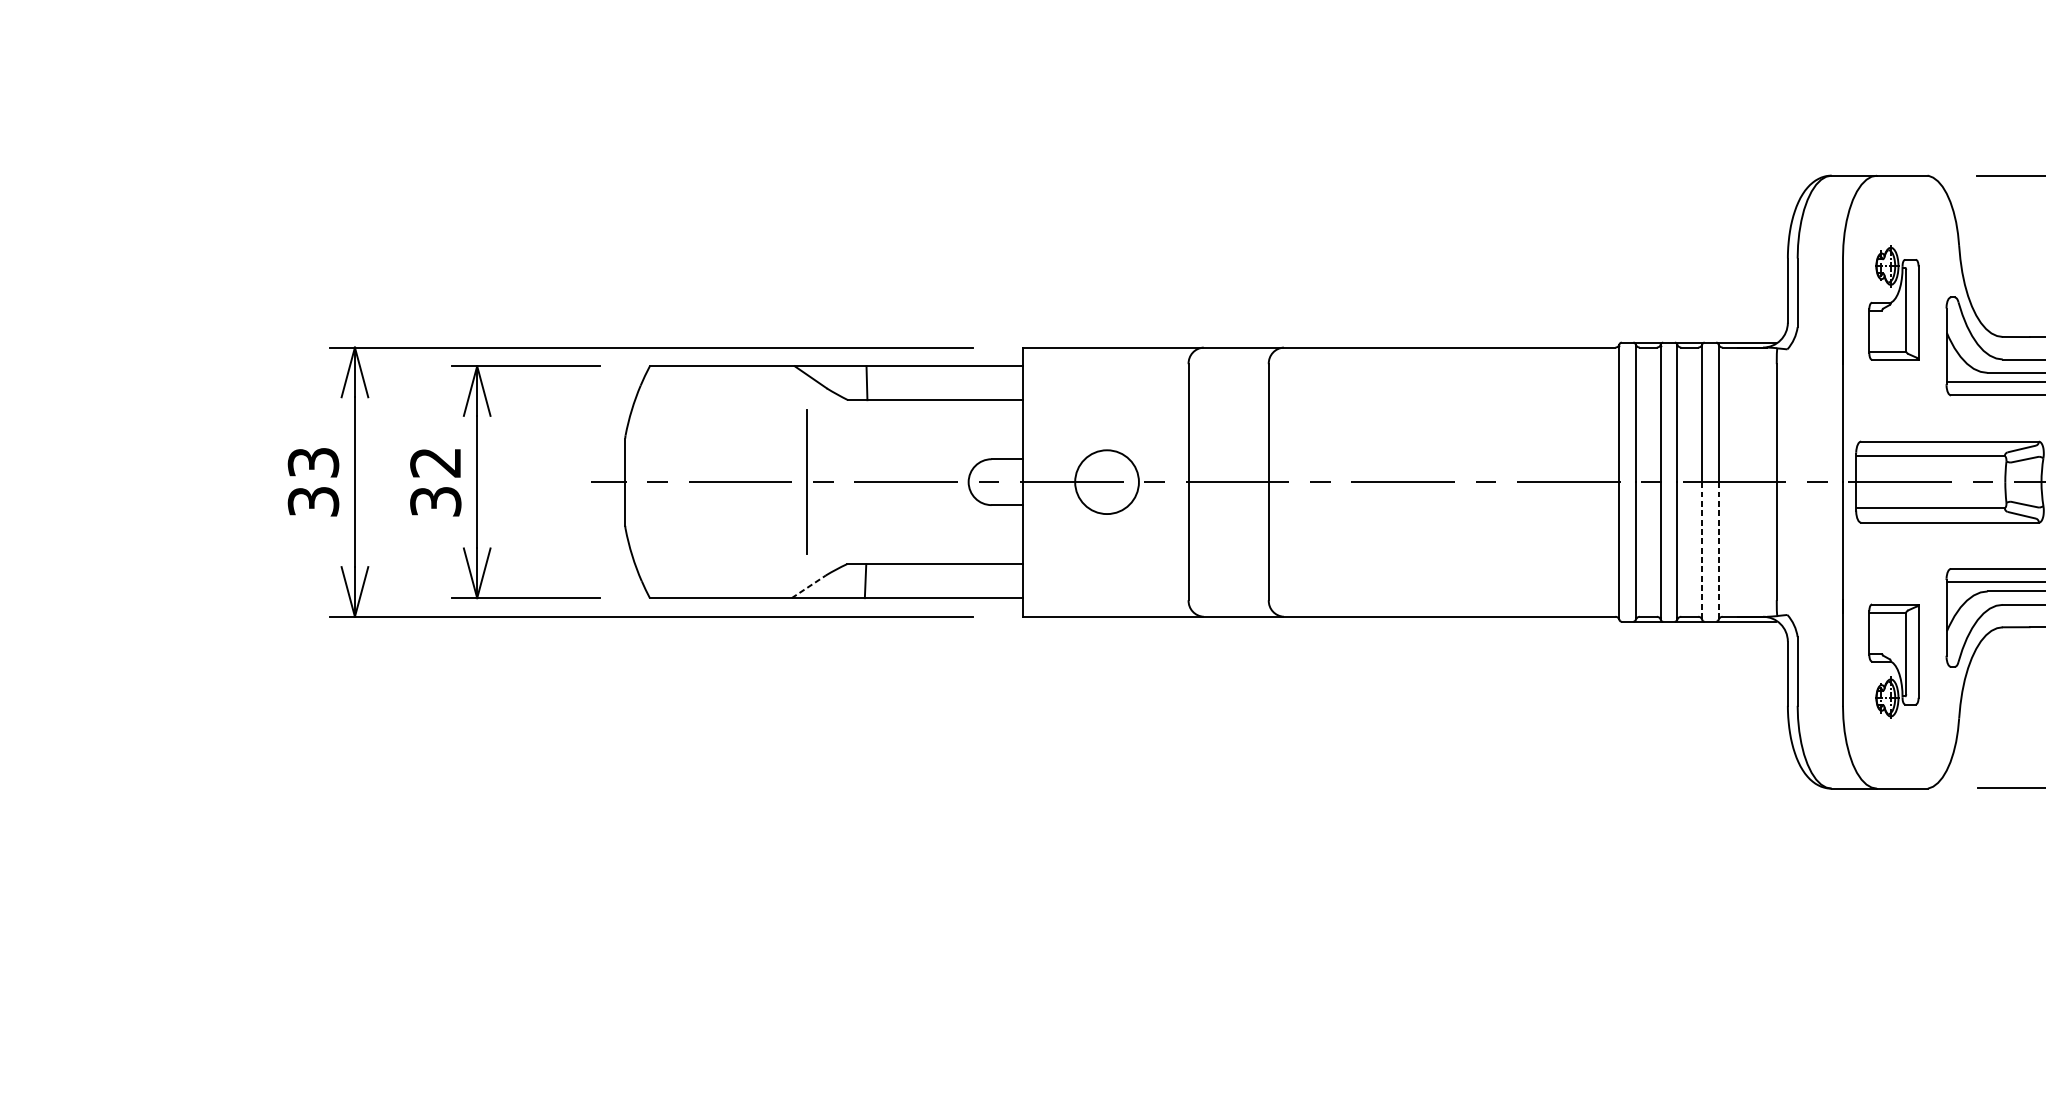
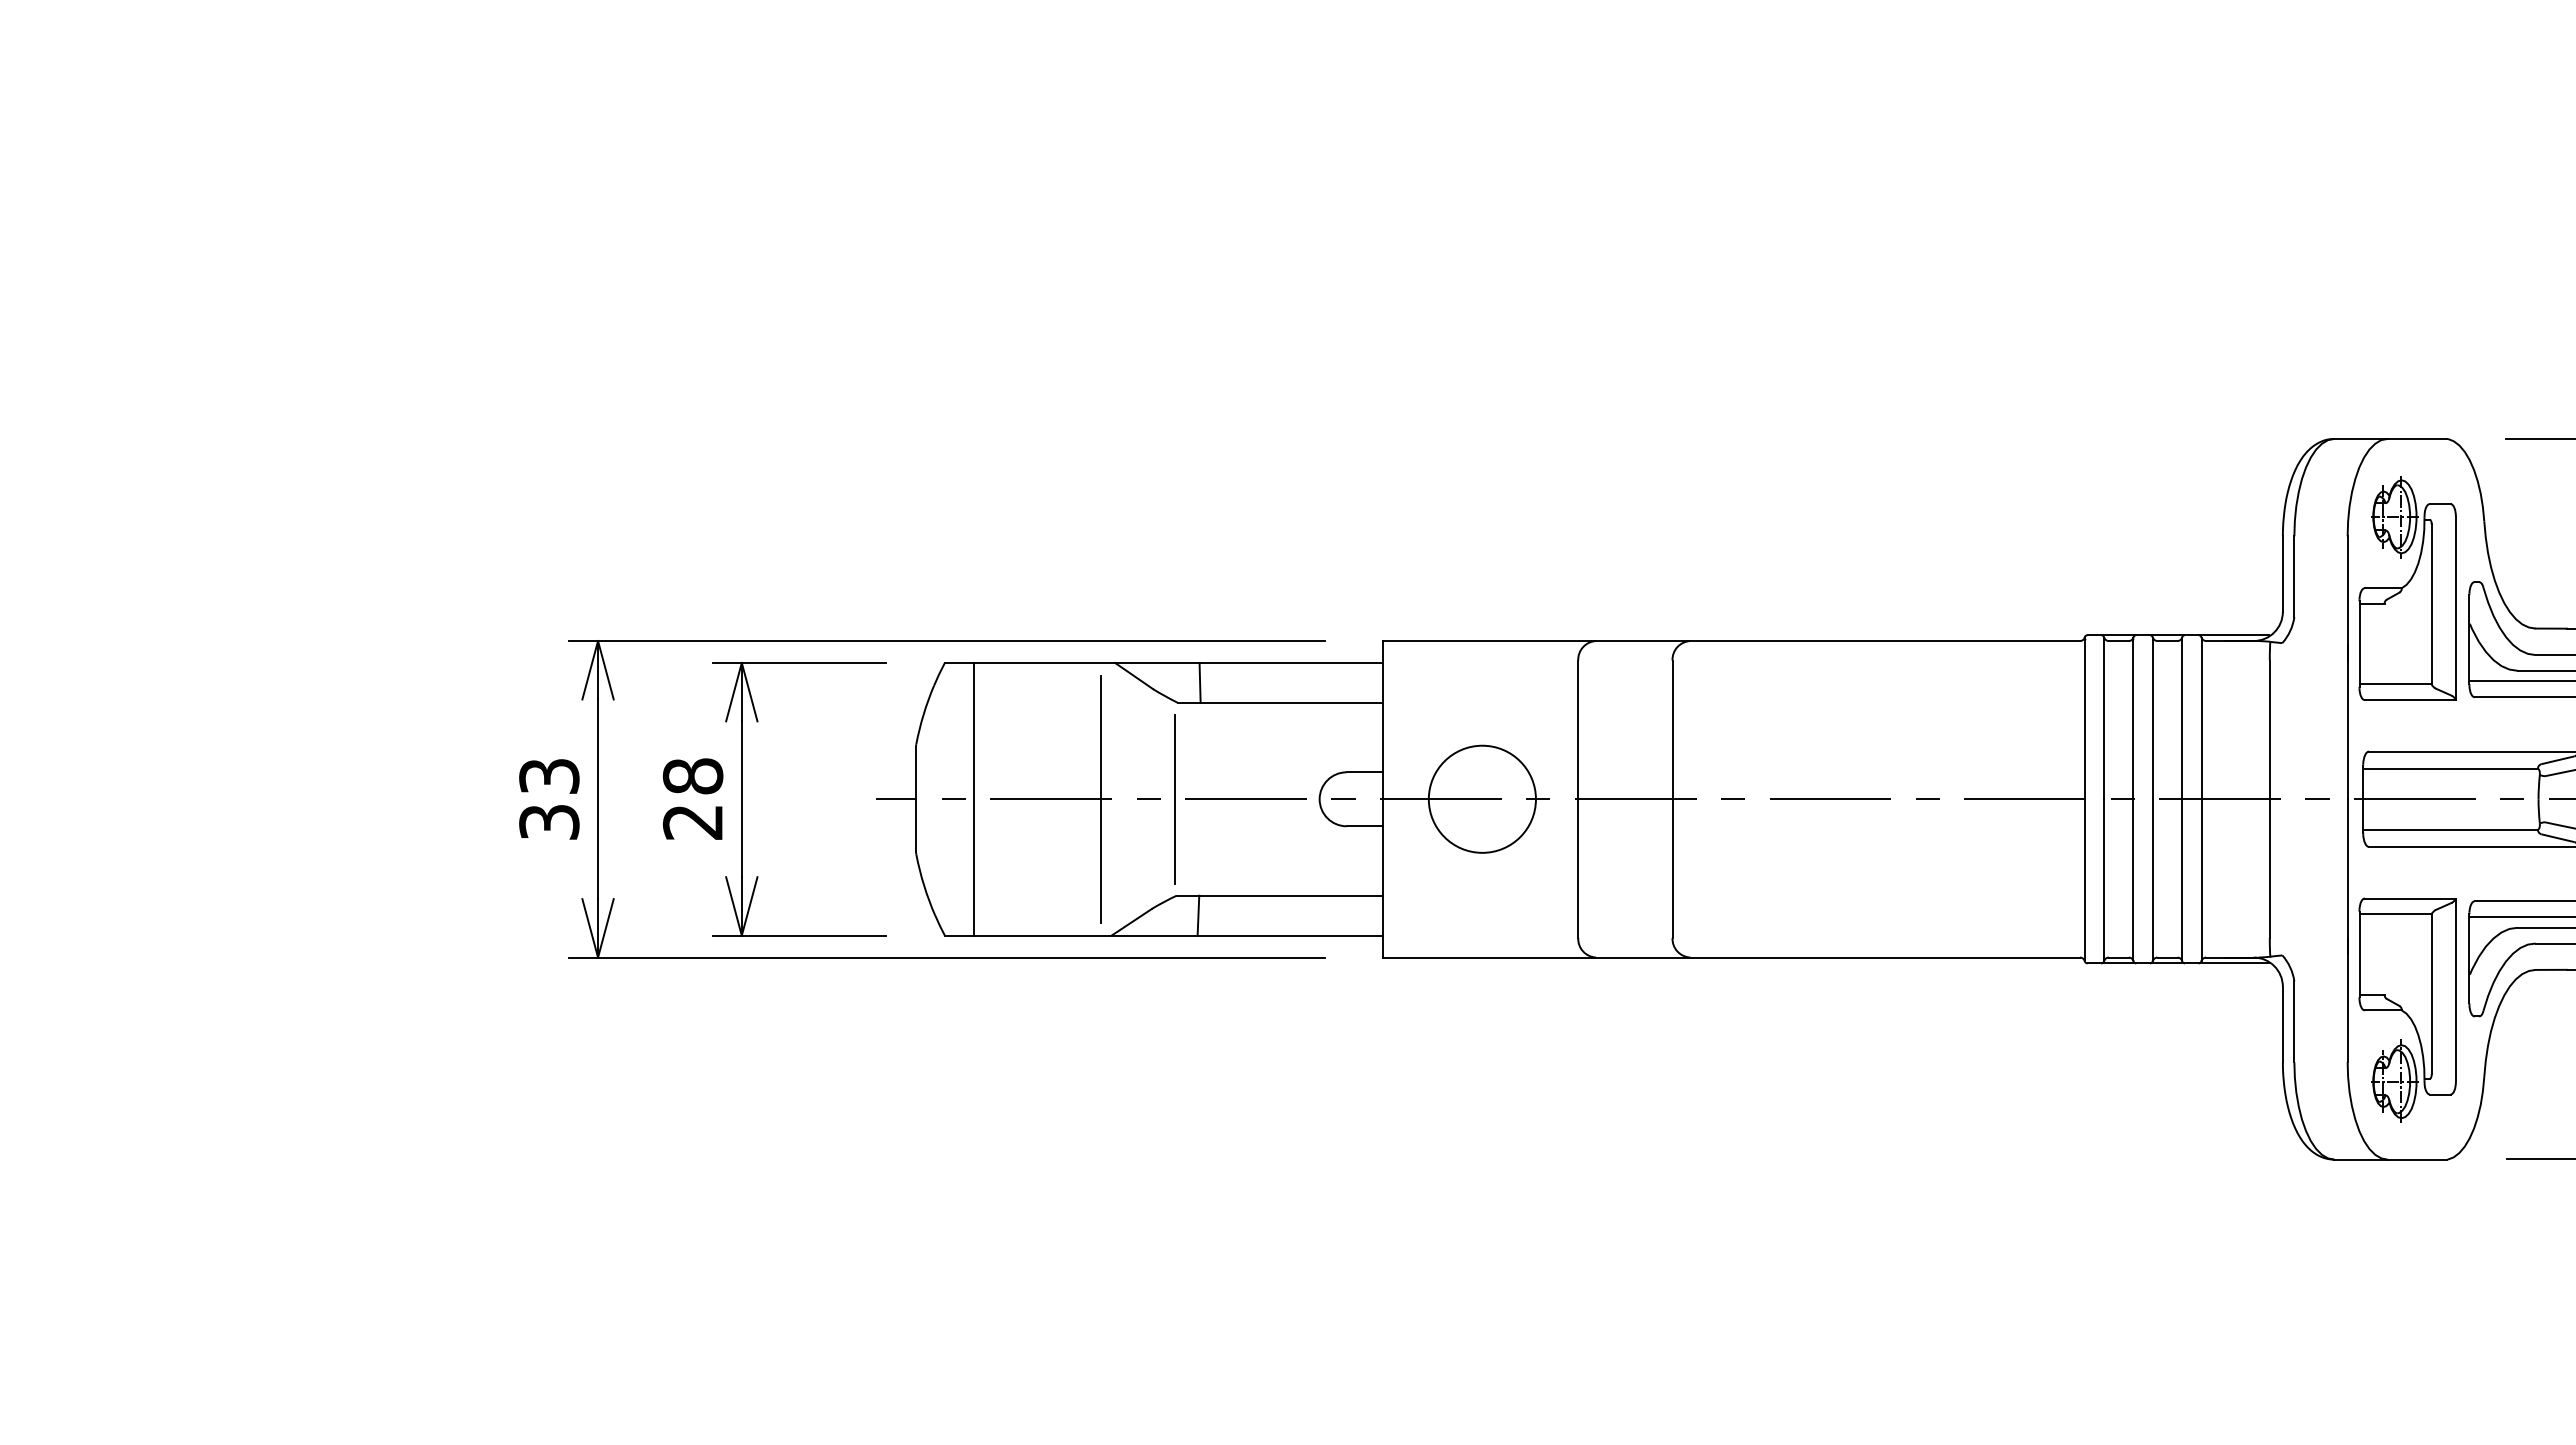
part: (1893, 302) -> (2407, 588), size x1.67
text: (435, 481) -> (692, 798), 32 -> 28
line: (675, 481) -> (974, 798), added
line: (782, 481) -> (1100, 798), added
circle: (1106, 481) -> (1481, 798), size x1.43
line: (806, 482) -> (1174, 799), moved
line: (1702, 550) -> (2182, 879), dashed -> solid
line: (1718, 550) -> (2201, 879), dashed -> solid
line: (809, 586) -> (1132, 922), dashed -> solid
part: (1893, 660) -> (2407, 1009), size x1.67

